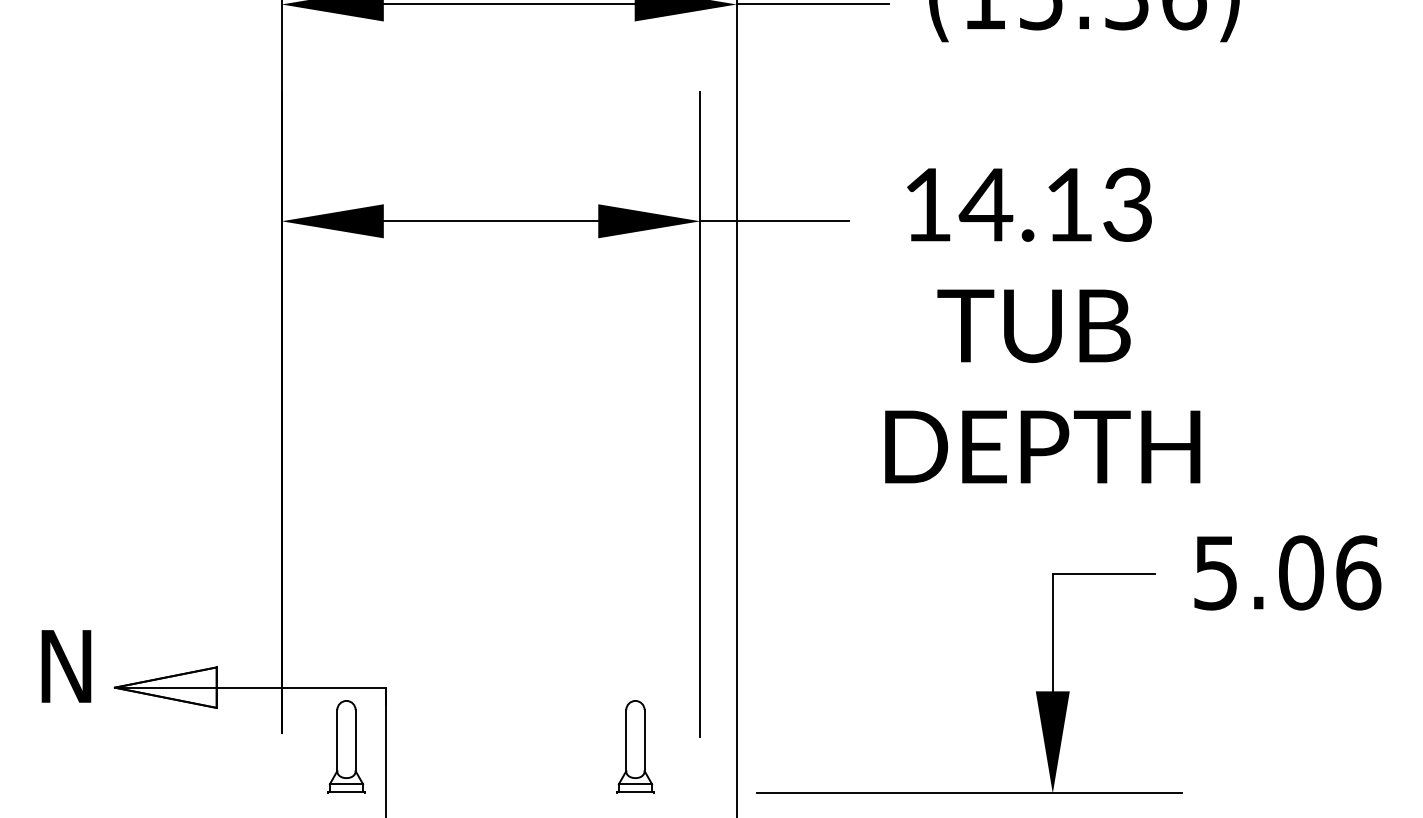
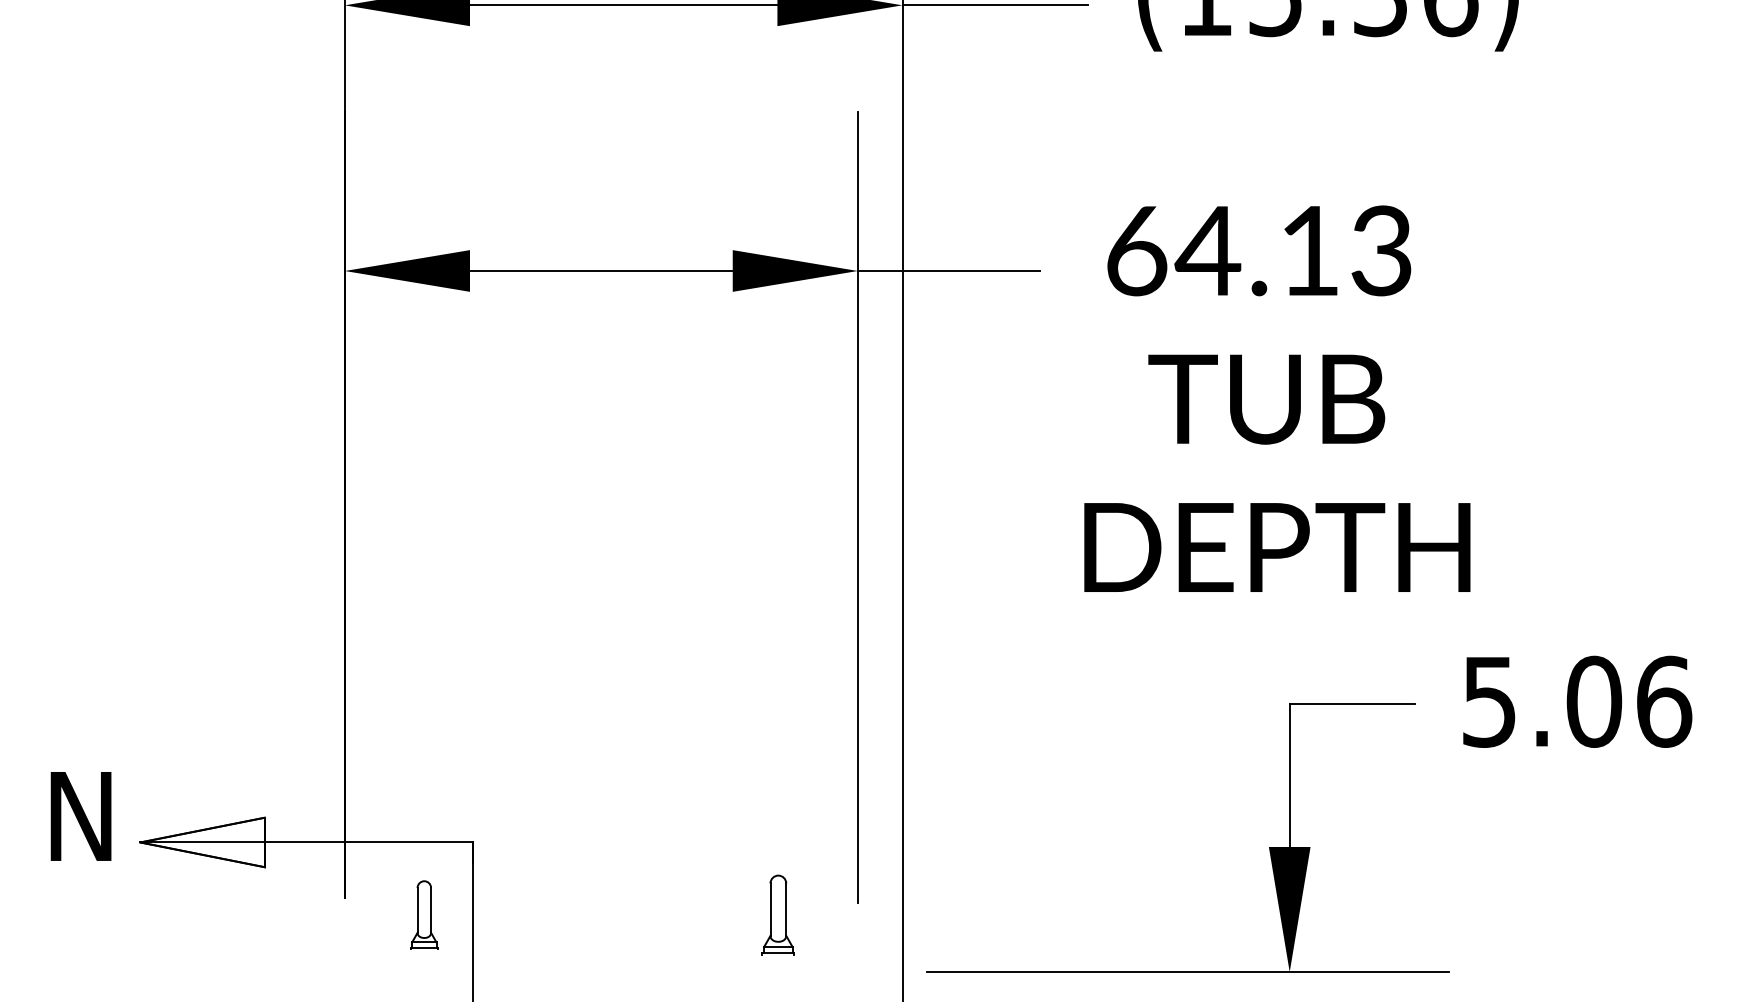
text: (928, 205) -> (1137, 251), 14.13 -> 64.13
part: (346, 746) -> (424, 914), size x0.6
part: (635, 746) -> (778, 914), size x0.7

